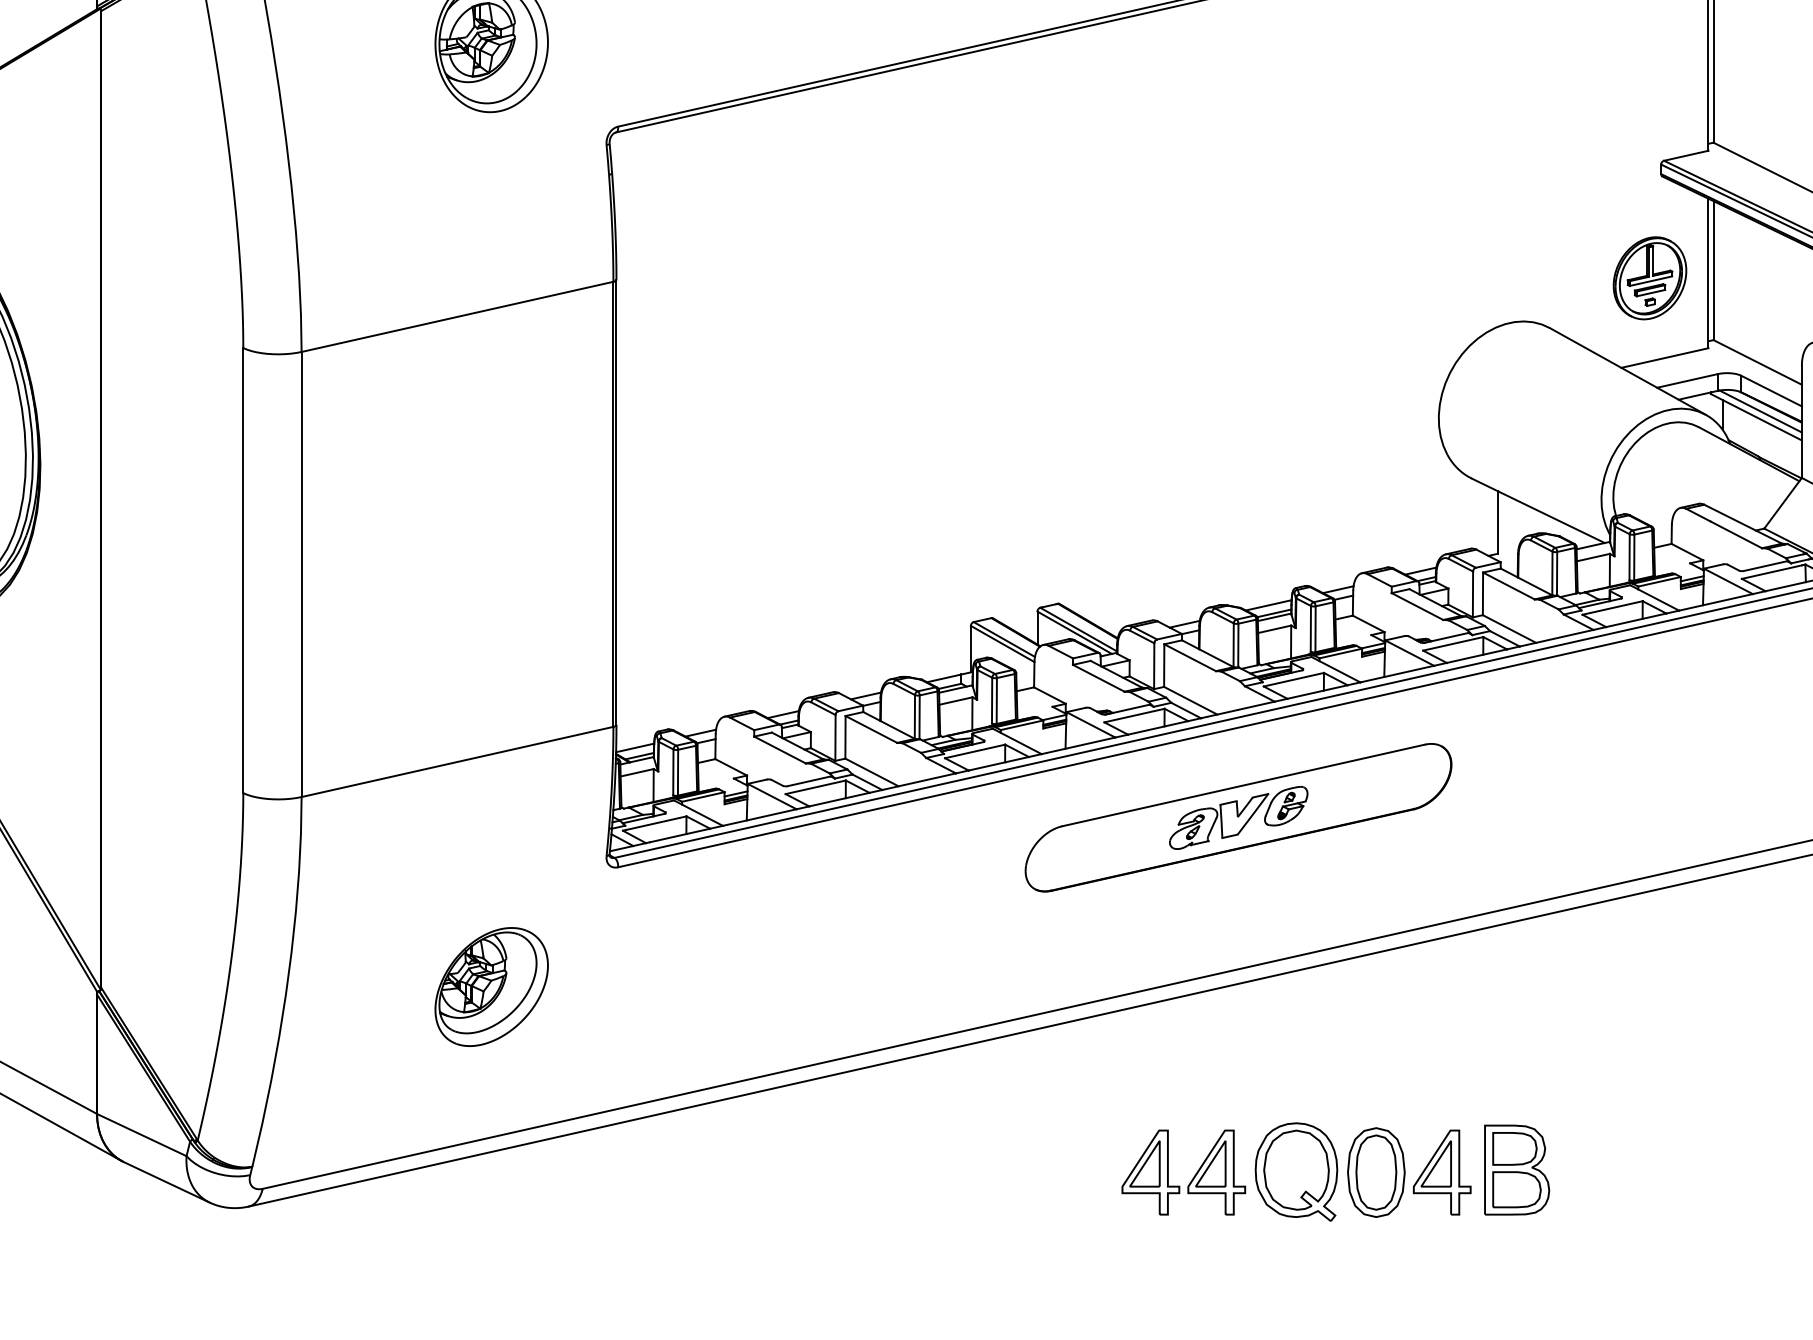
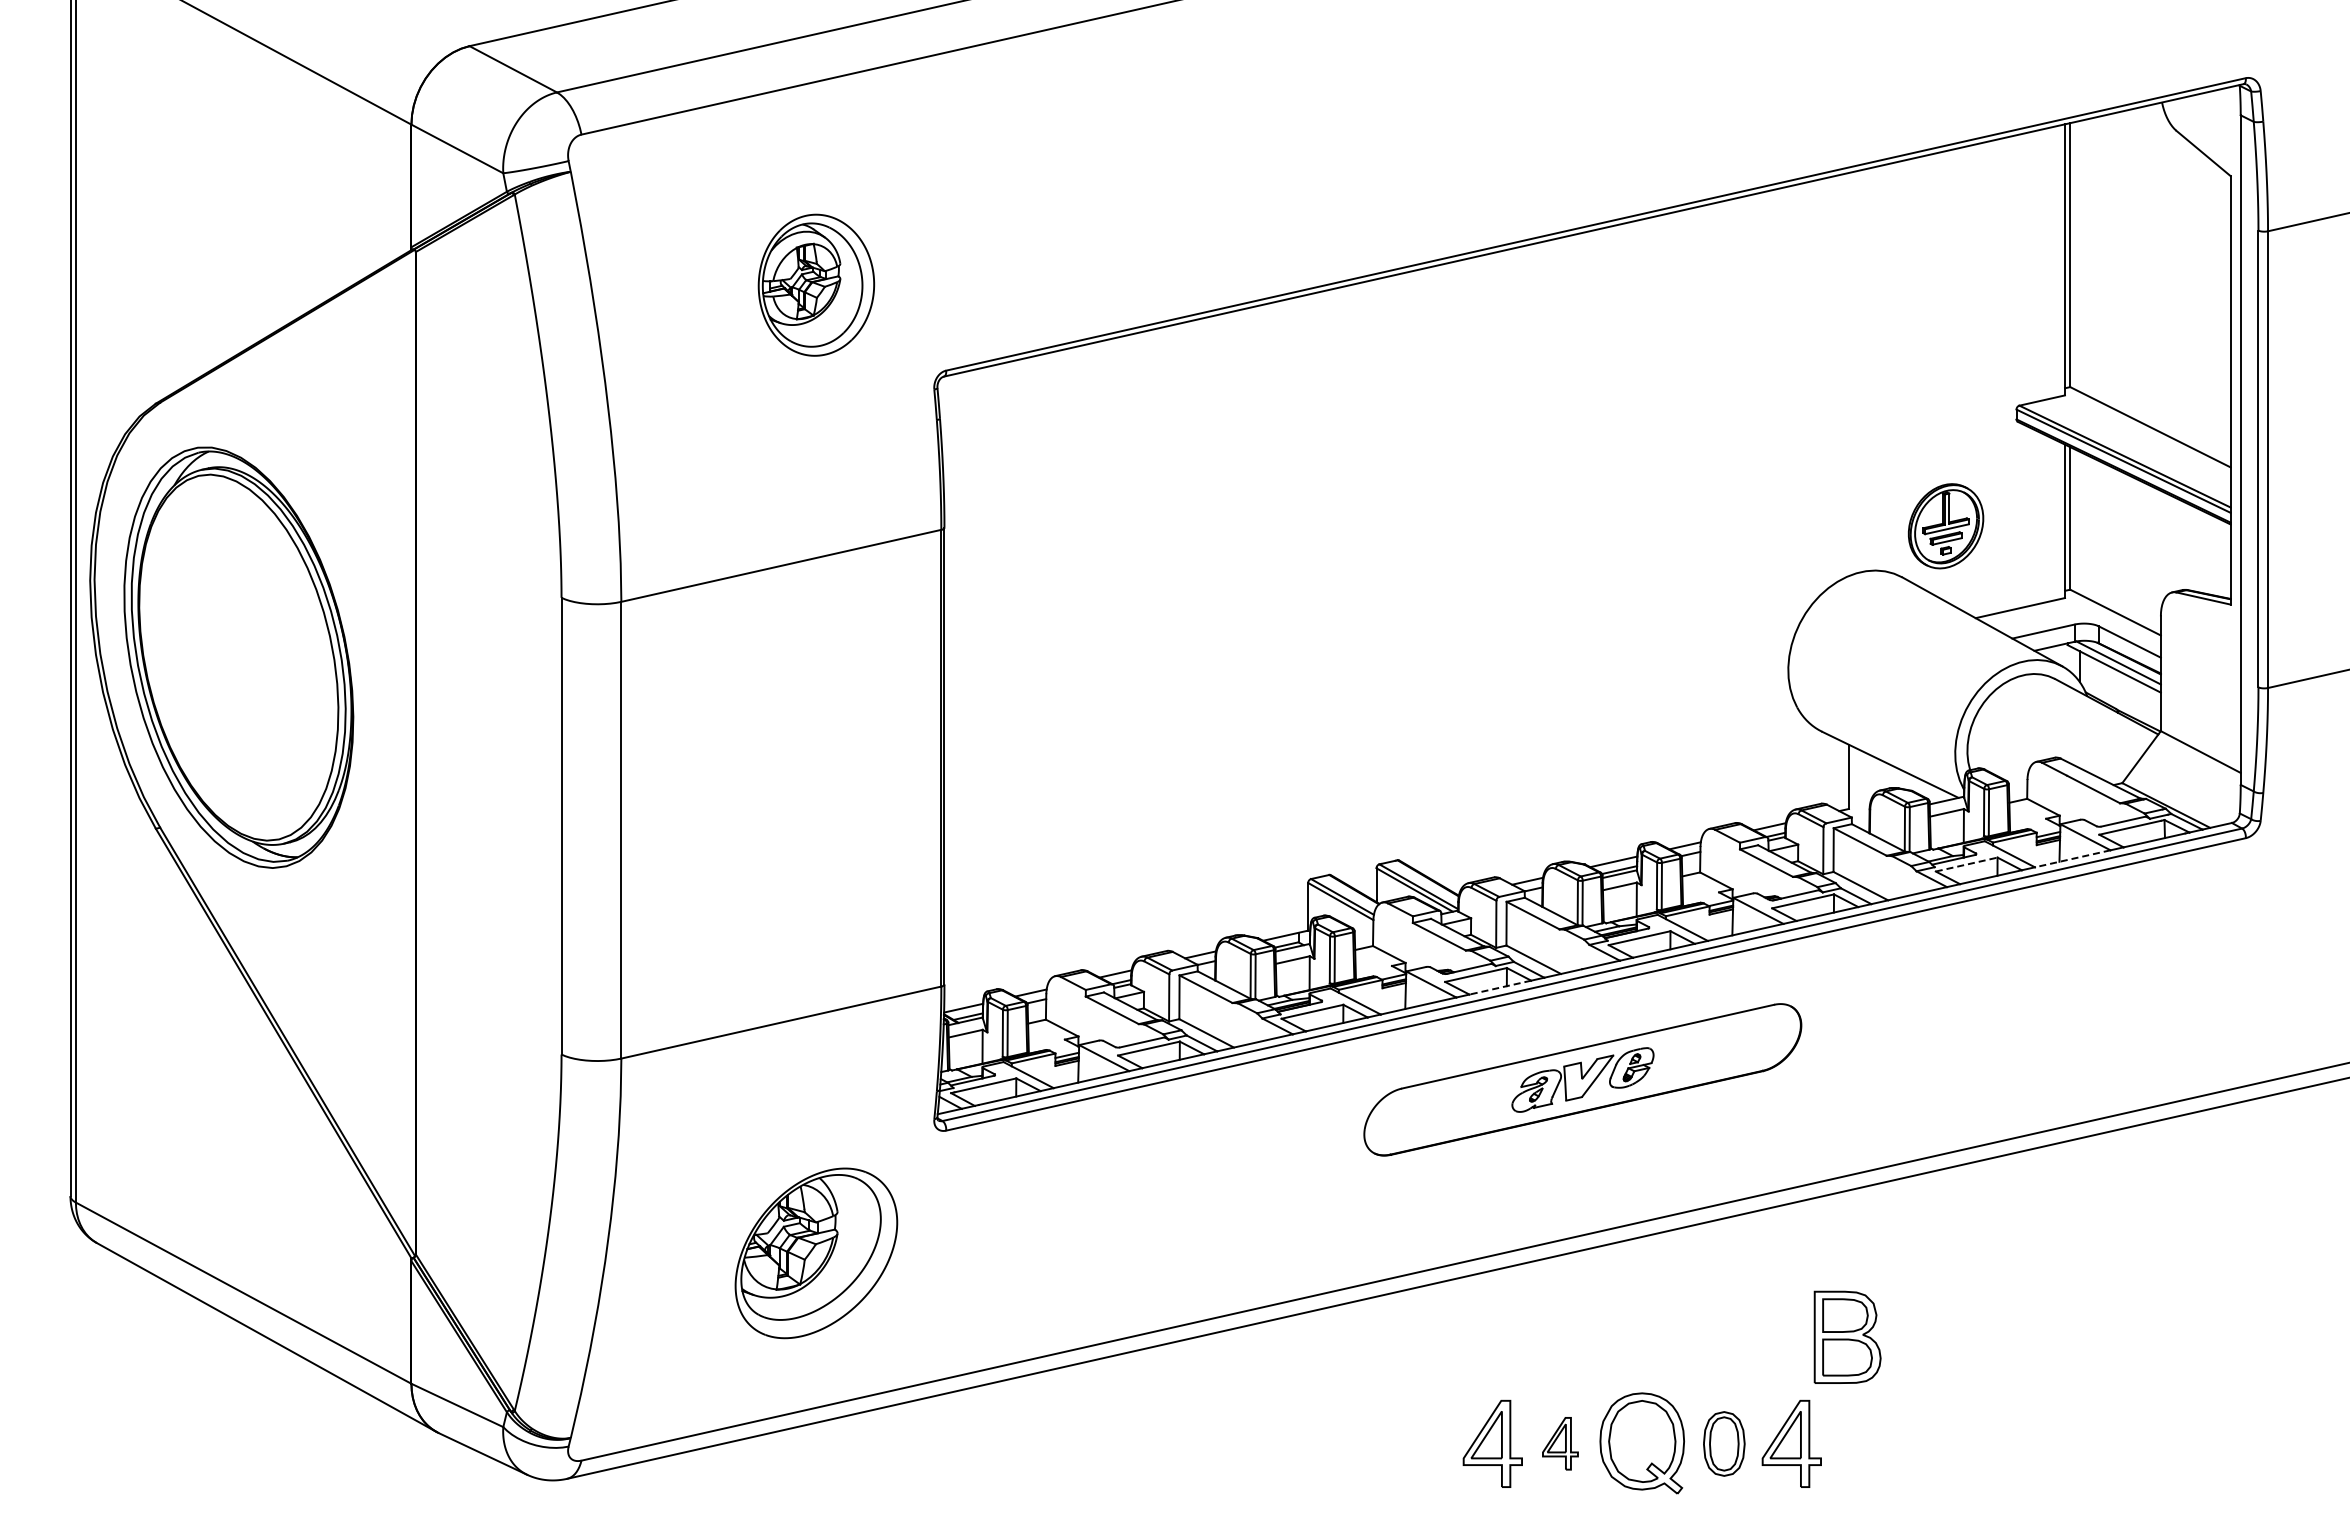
part: (1649, 278) -> (1945, 526), moved
line: (1715, 602) -> (2072, 858), solid -> dashed
line: (1612, 607) -> (1966, 864), solid -> dashed
line: (1158, 727) -> (1500, 987), solid -> dashed
part: (491, 986) -> (816, 1253), size x1.4
part: (1516, 1169) -> (1847, 1336), moved
part: (1216, 1172) -> (1560, 1443), size x0.6
part: (1376, 1172) -> (1724, 1443), size x0.7

